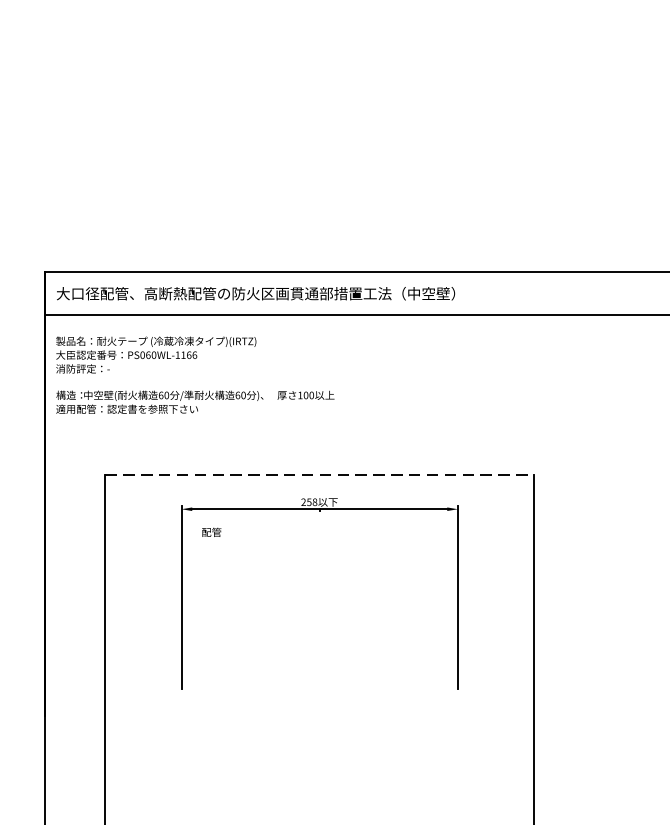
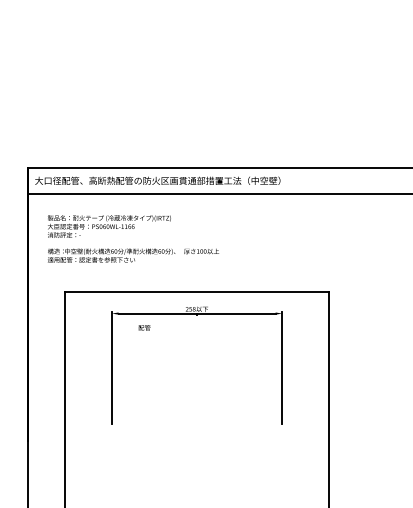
text: (195, 374) -> (133, 238), moved
line: (320, 475) -> (197, 292), dashed -> solid
text: (211, 531) -> (144, 327), moved

